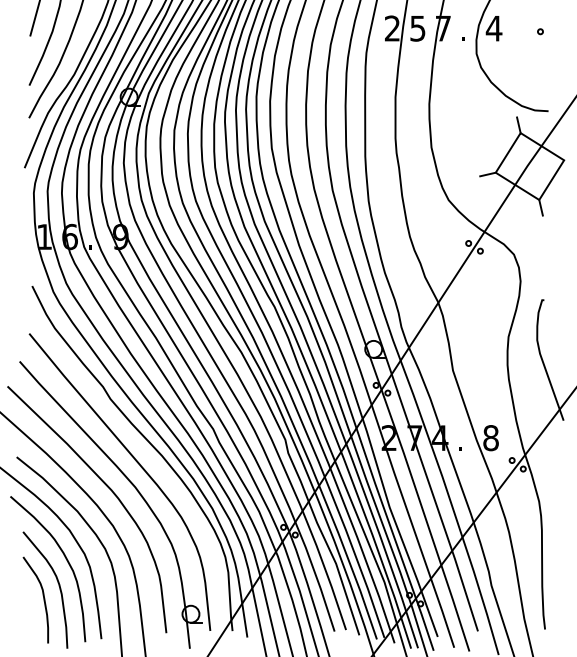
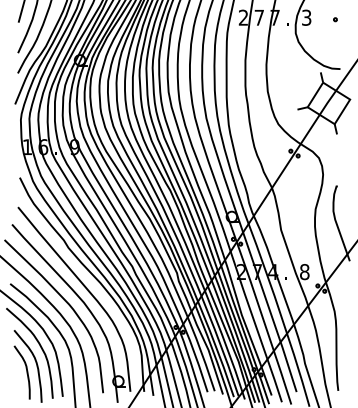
text: (416, 28) -> (258, 17), 5 -> 7
text: (493, 28) -> (306, 17), 4 -> 3

